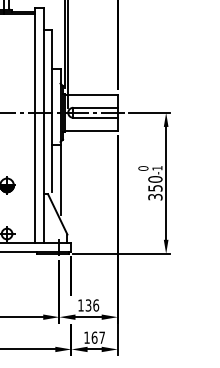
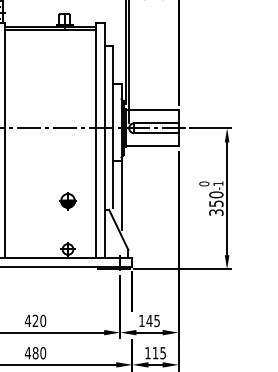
text: (92, 305) -> (153, 320), 136 -> 145
text: (97, 338) -> (158, 353), 167 -> 115

